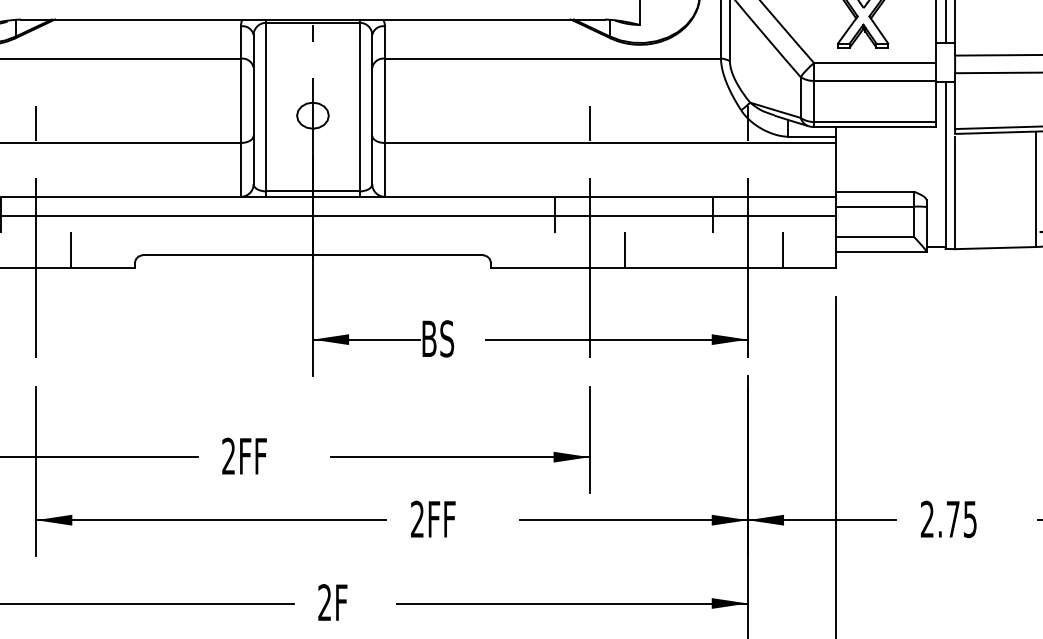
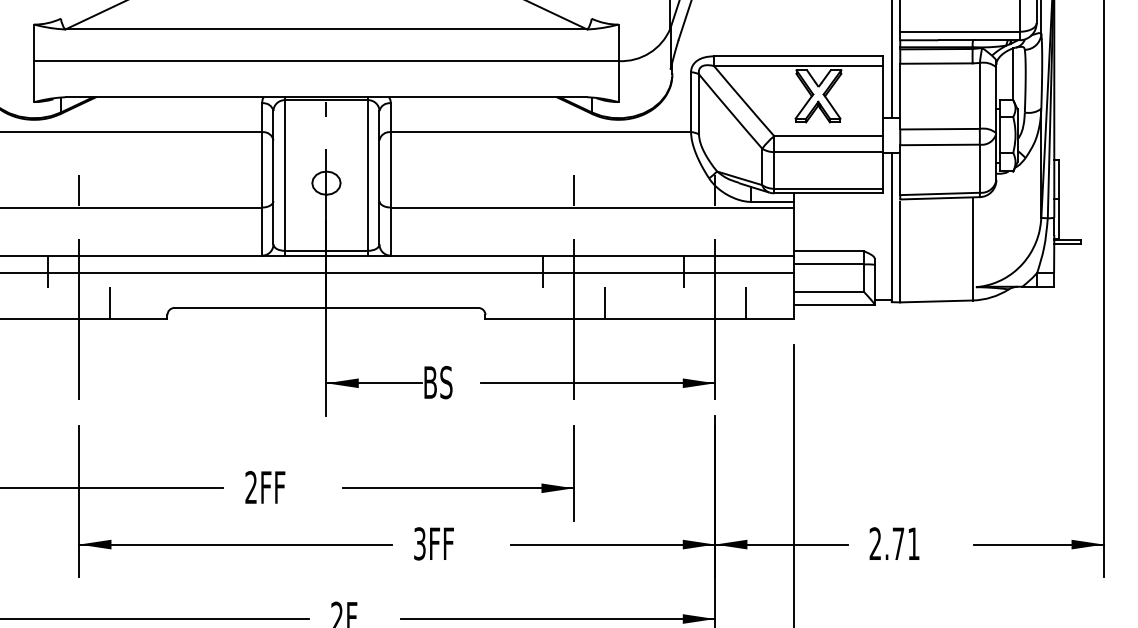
text: (417, 518) -> (419, 543), 2FF -> 3FF
text: (969, 518) -> (913, 543), 2.75 -> 2.71

